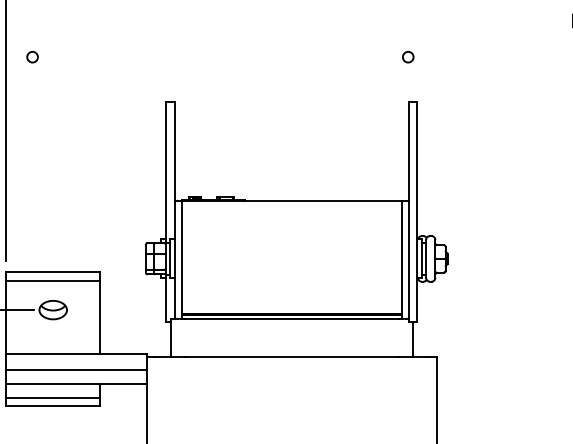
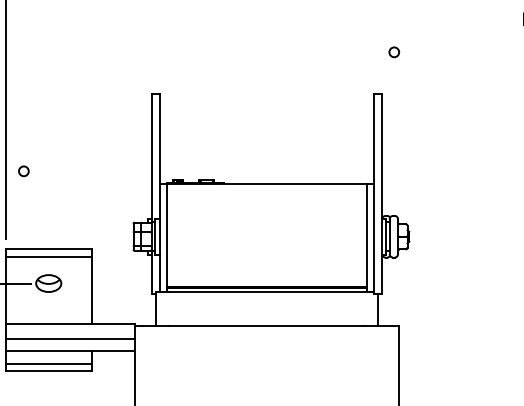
circle: (32, 57) -> (23, 171), moved
circle: (407, 57) -> (393, 52), moved

